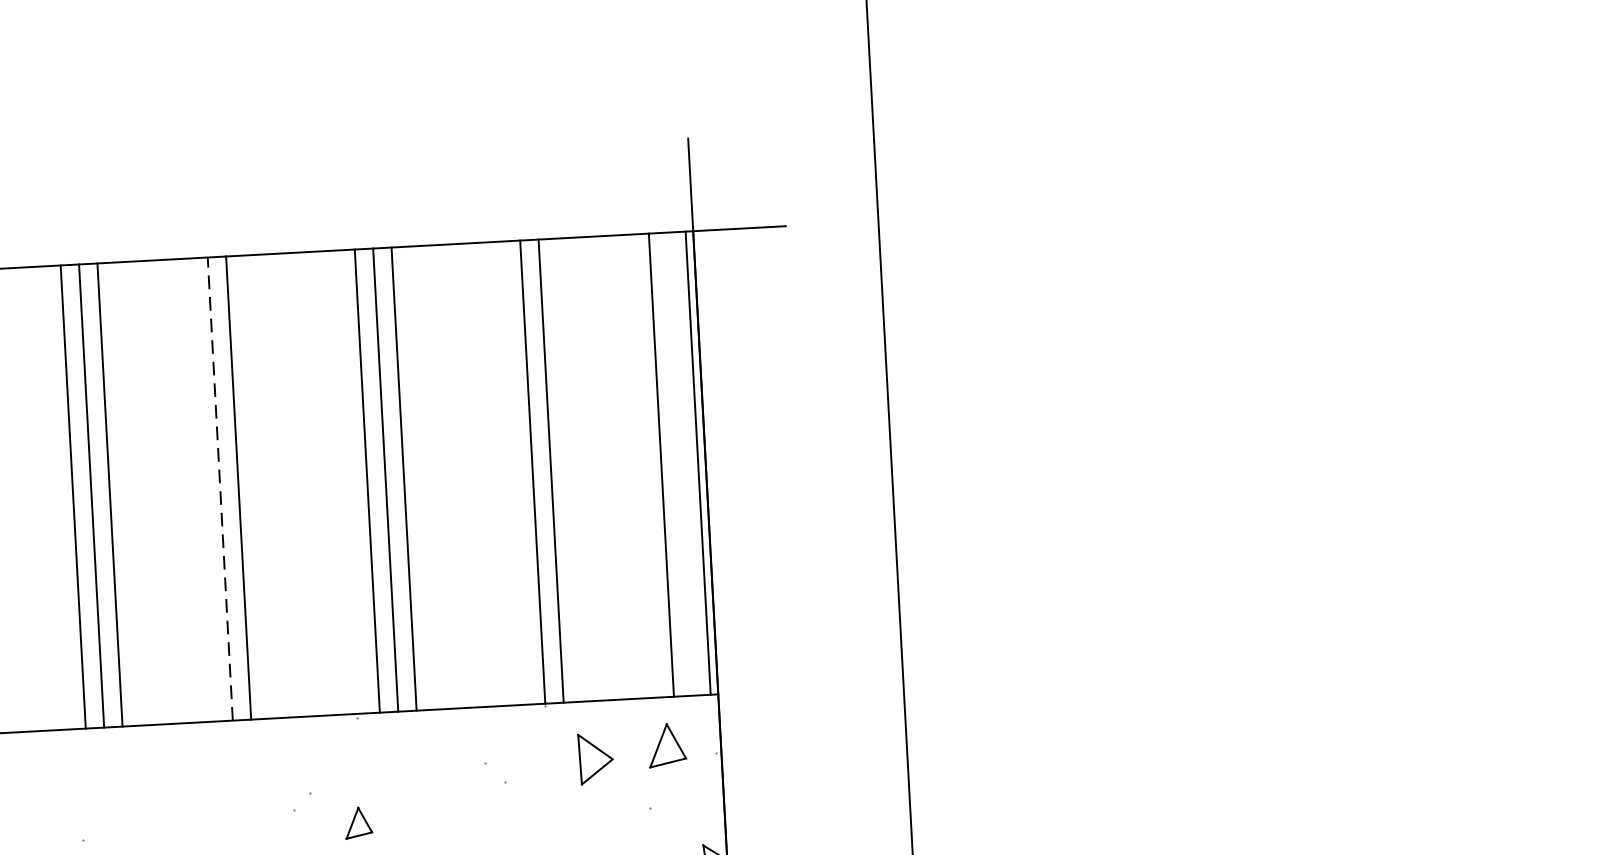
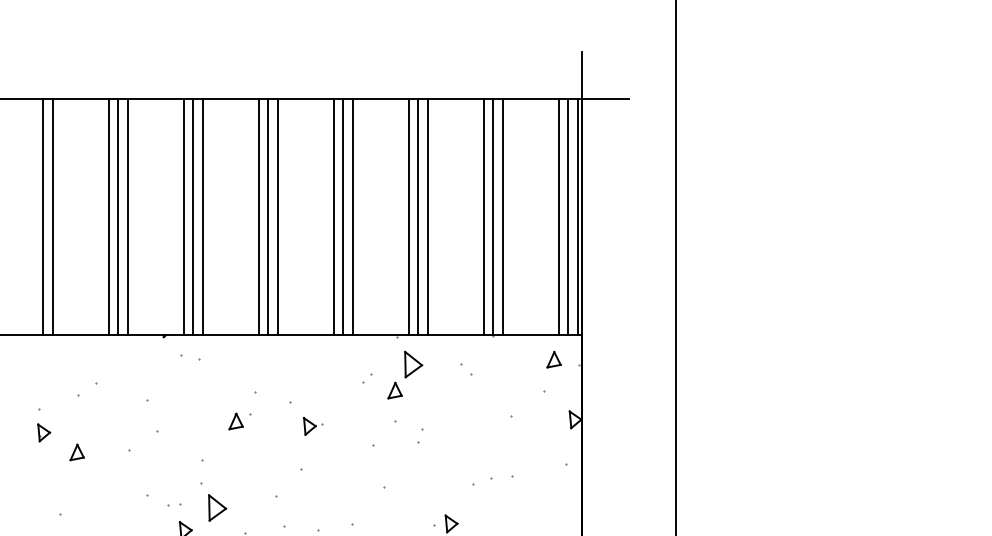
line: (680, 464) -> (568, 217), added
line: (513, 473) -> (483, 217), added
line: (219, 487) -> (333, 216), dashed -> solid
line: (256, 487) -> (352, 217), added
part: (665, 745) -> (553, 359), size x0.71
part: (595, 758) -> (413, 364), moved

